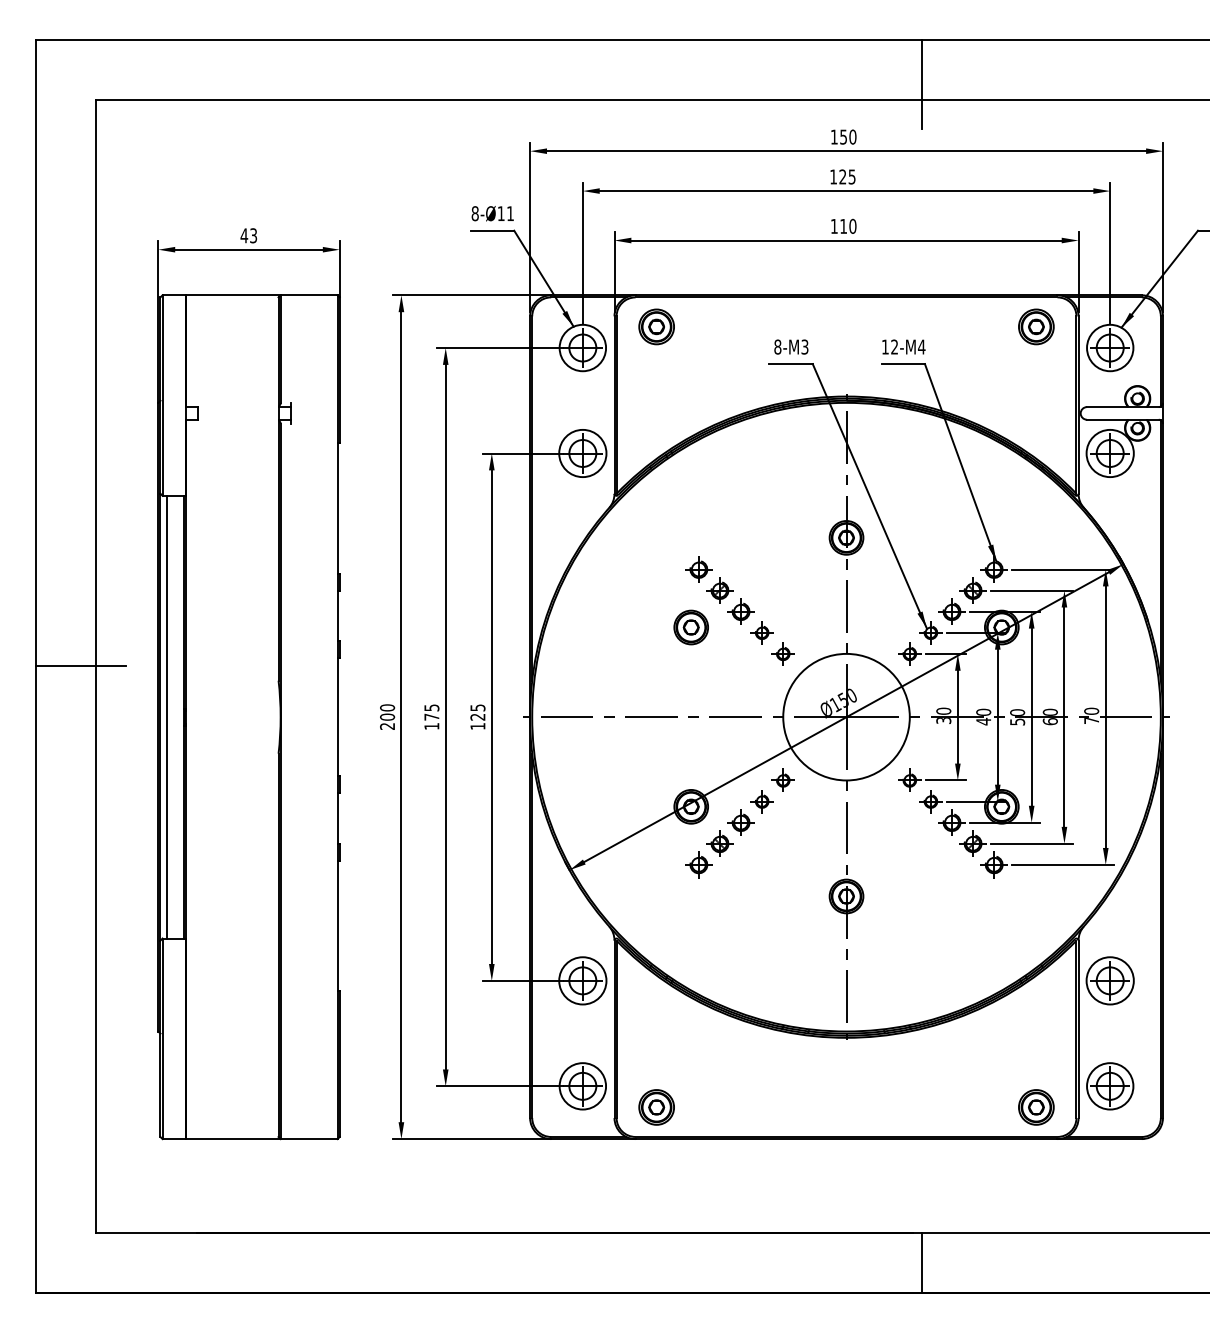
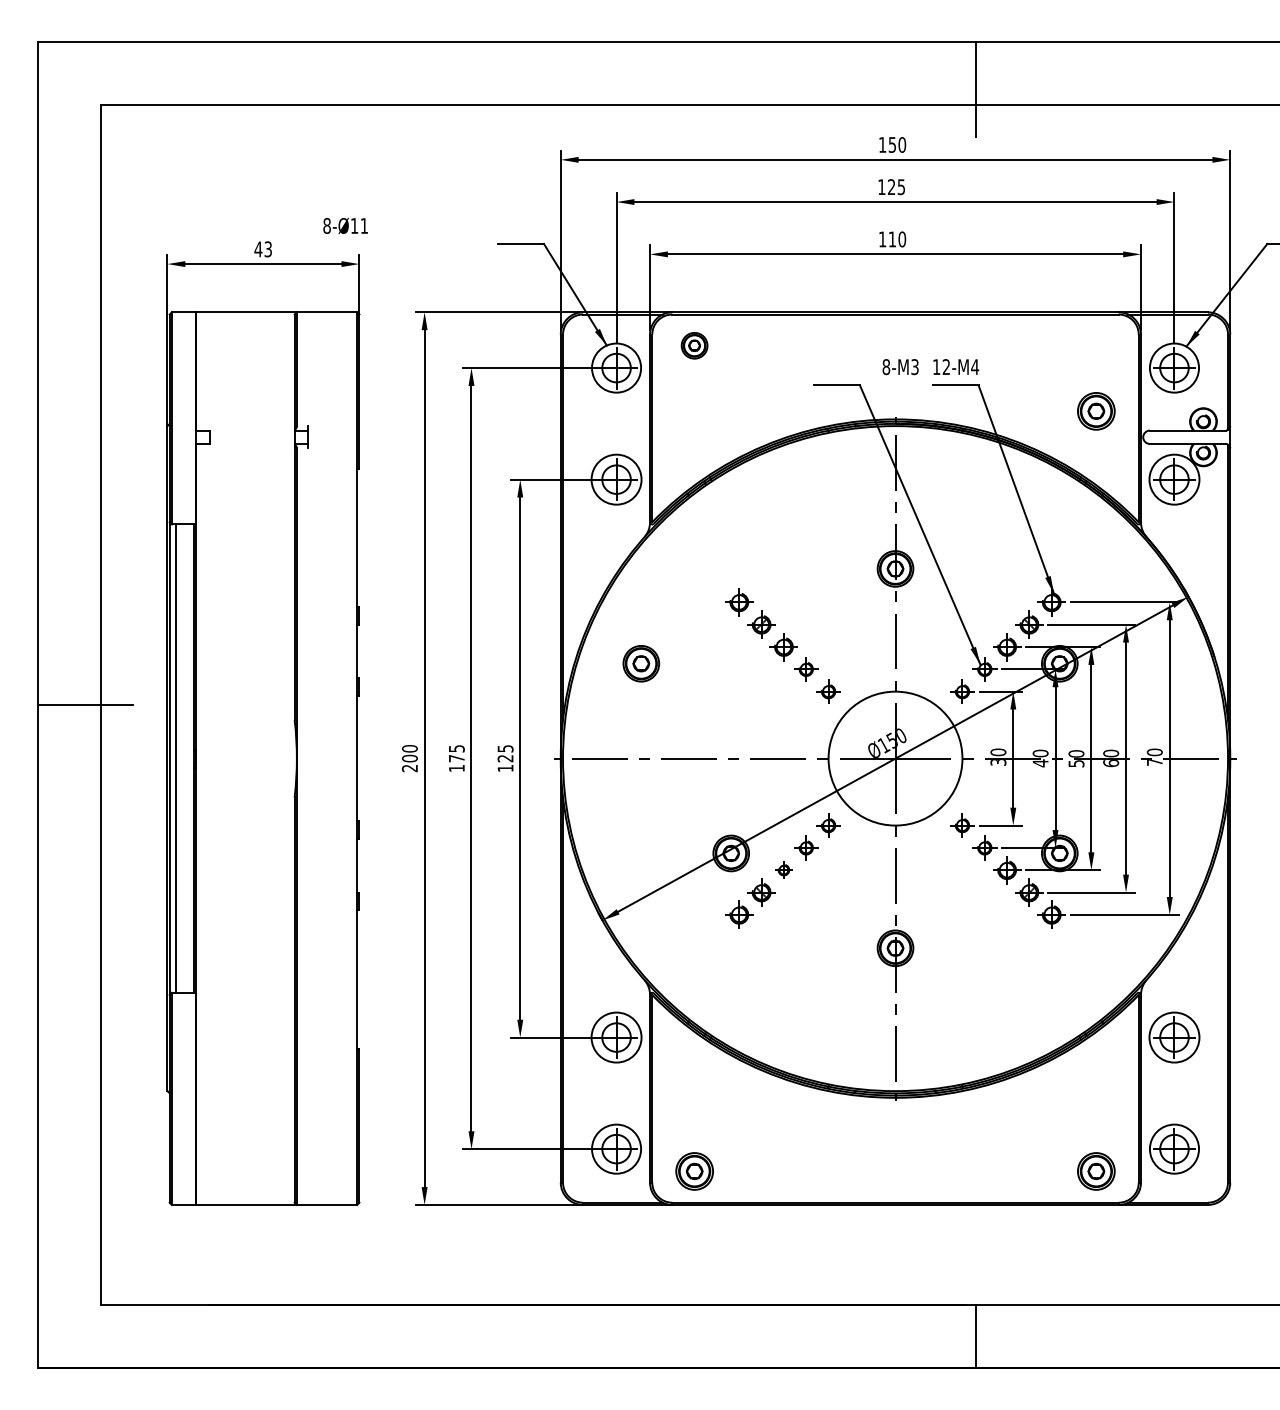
text: (492, 213) -> (345, 225), moved
part: (656, 326) -> (694, 345), size x0.7
part: (1036, 326) -> (1096, 410), moved
text: (791, 346) -> (900, 366), moved
part: (690, 627) -> (640, 663), moved
part: (740, 822) -> (783, 870), size x0.6

